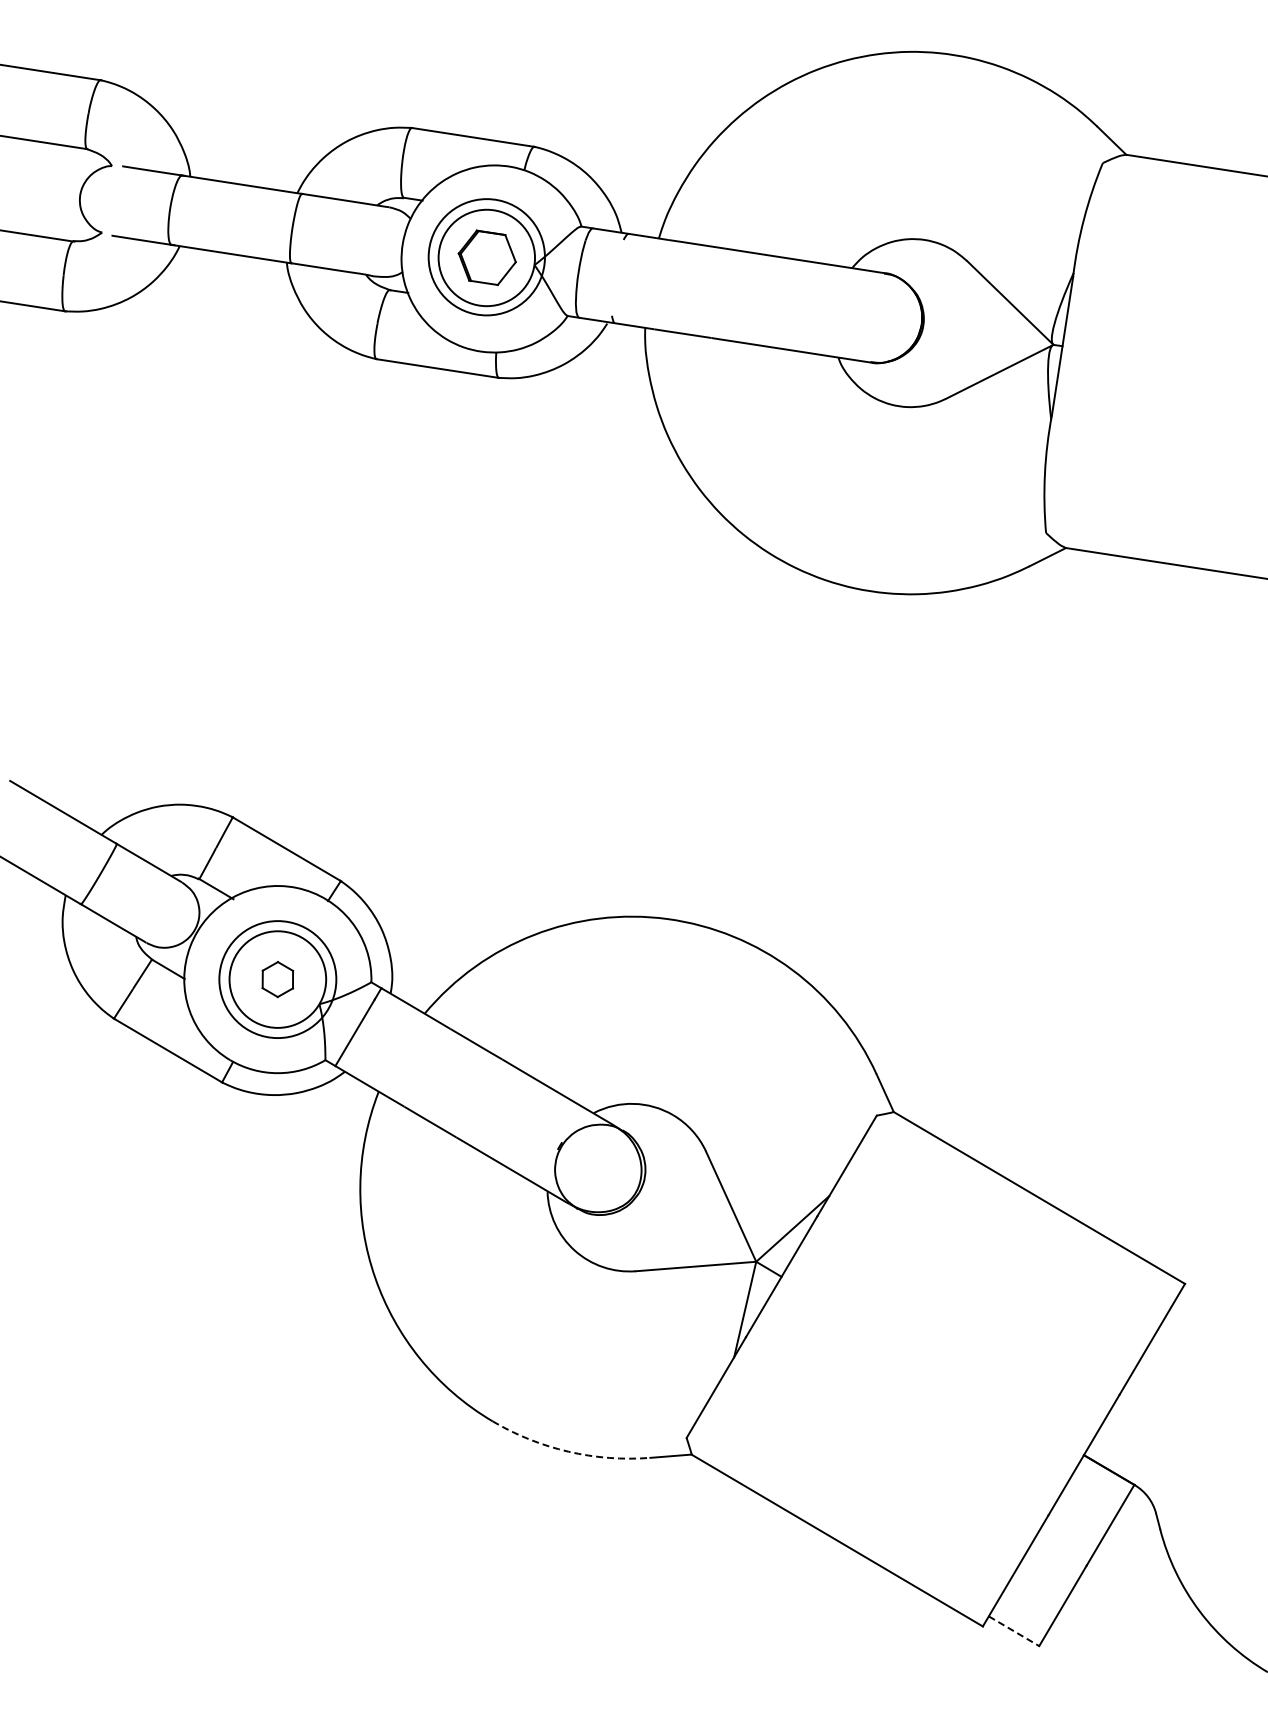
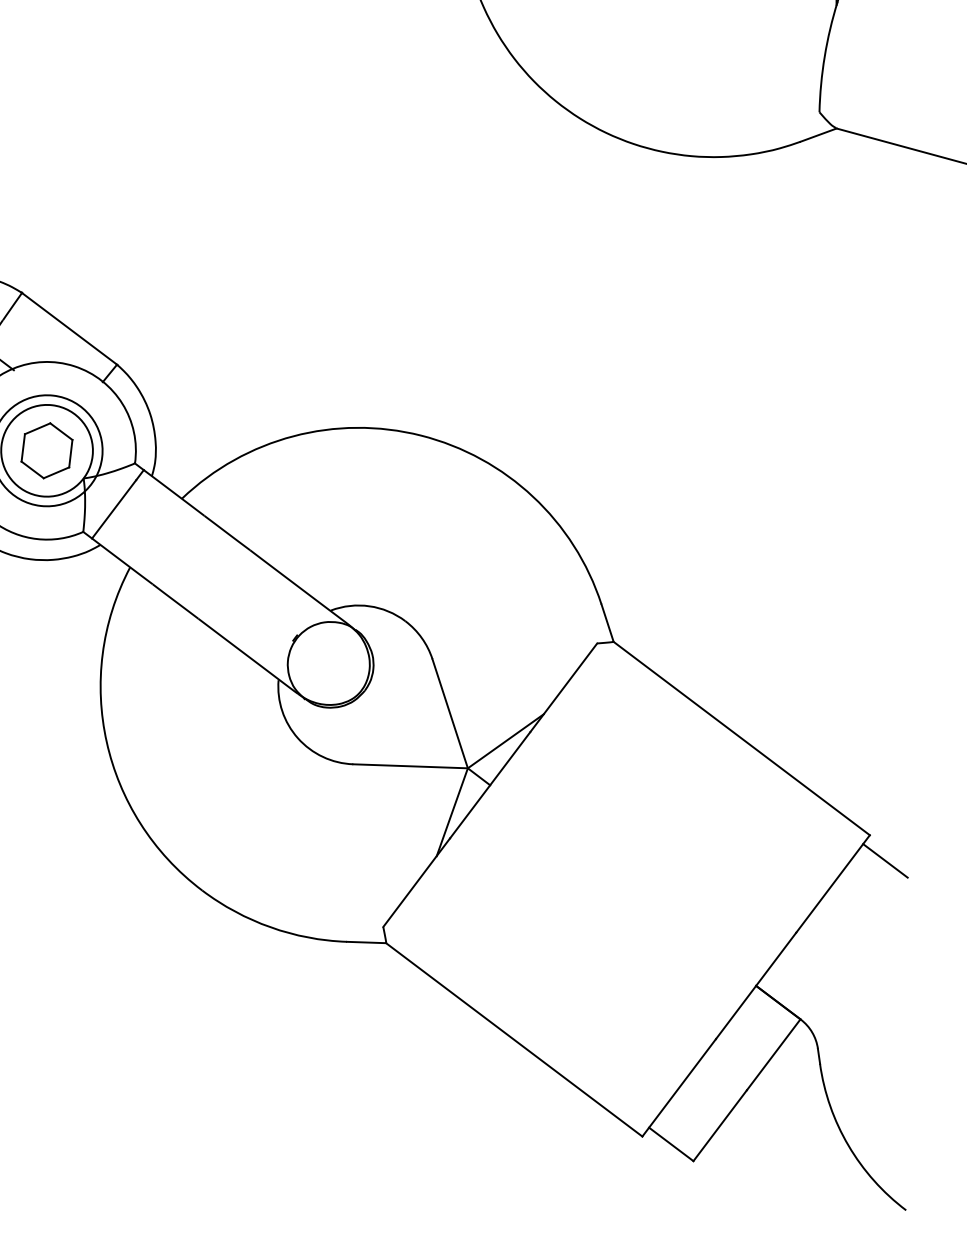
part: (277, 979) -> (46, 450), size x1.67
line: (1204, 1308) -> (885, 860), added
arc: (568, 1451) -> (270, 927), dashed -> solid
line: (1014, 1631) -> (671, 1144), dashed -> solid

